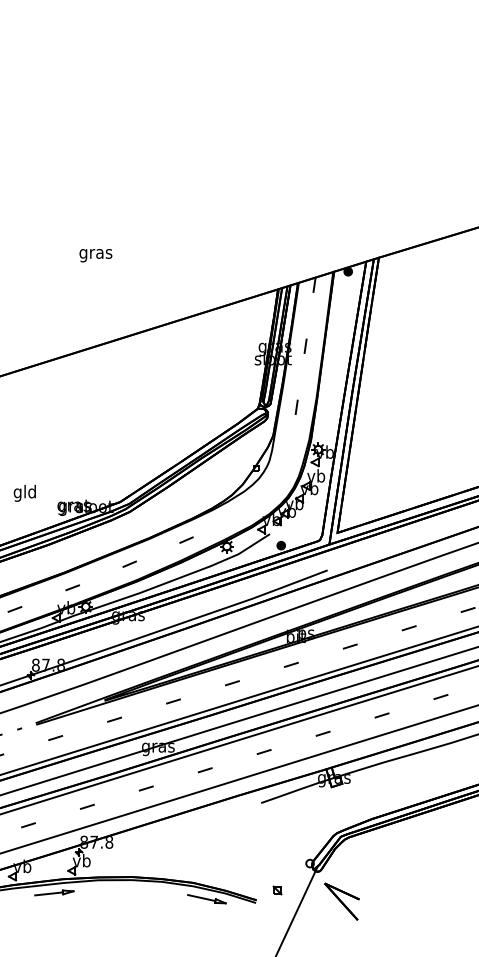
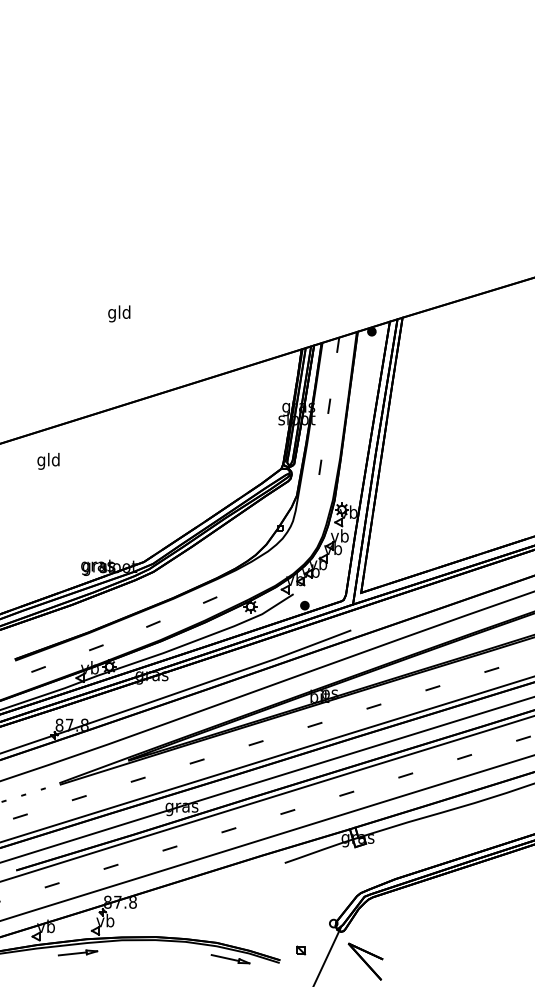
text: (95, 253) -> (119, 313), gras -> gld
text: (24, 493) -> (48, 461), moved

